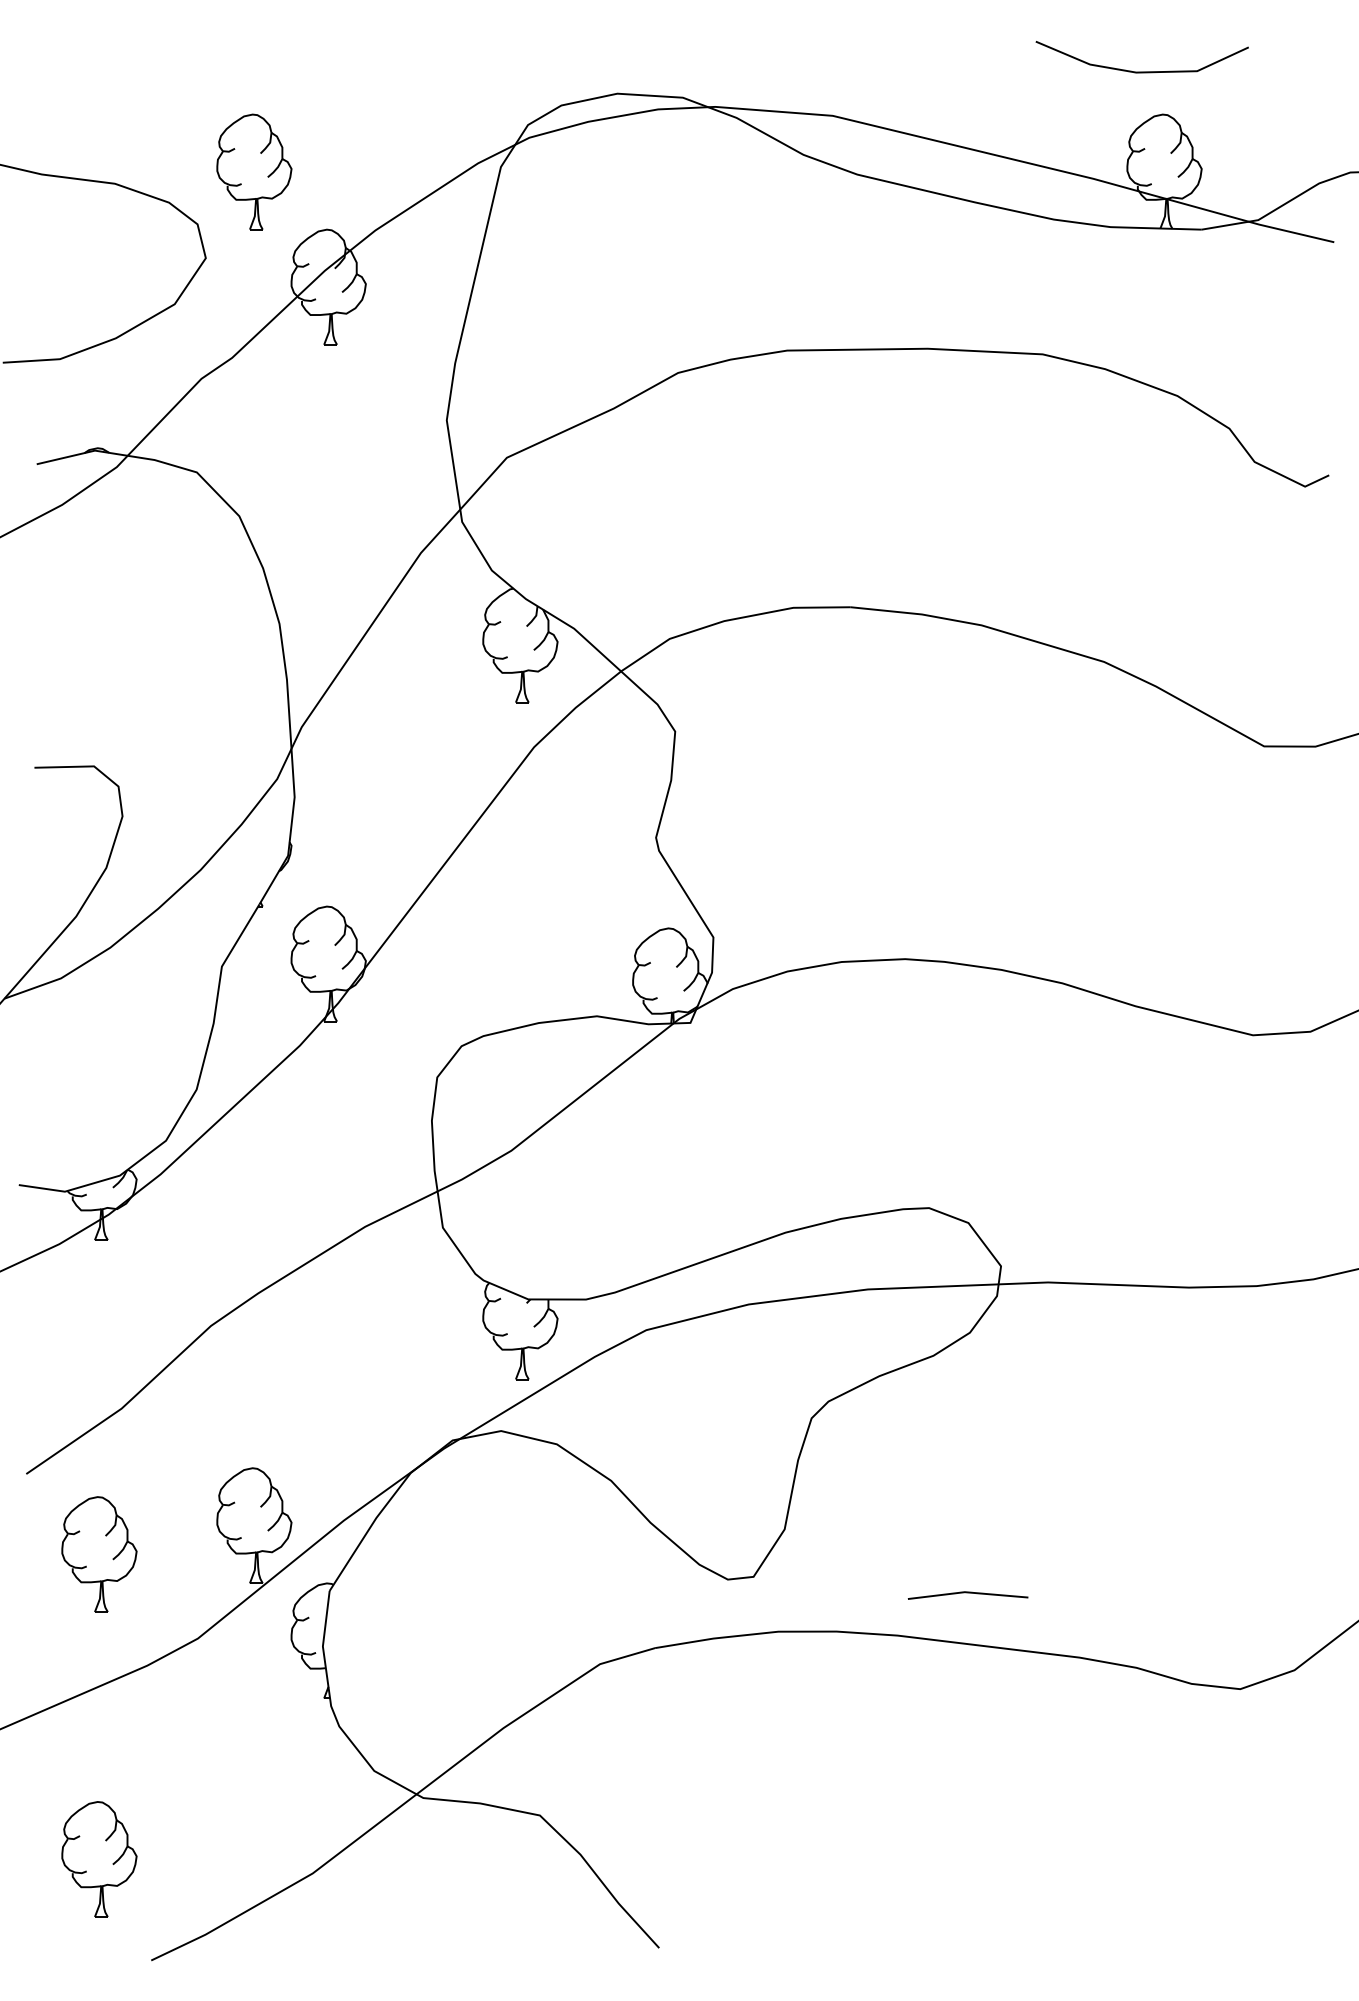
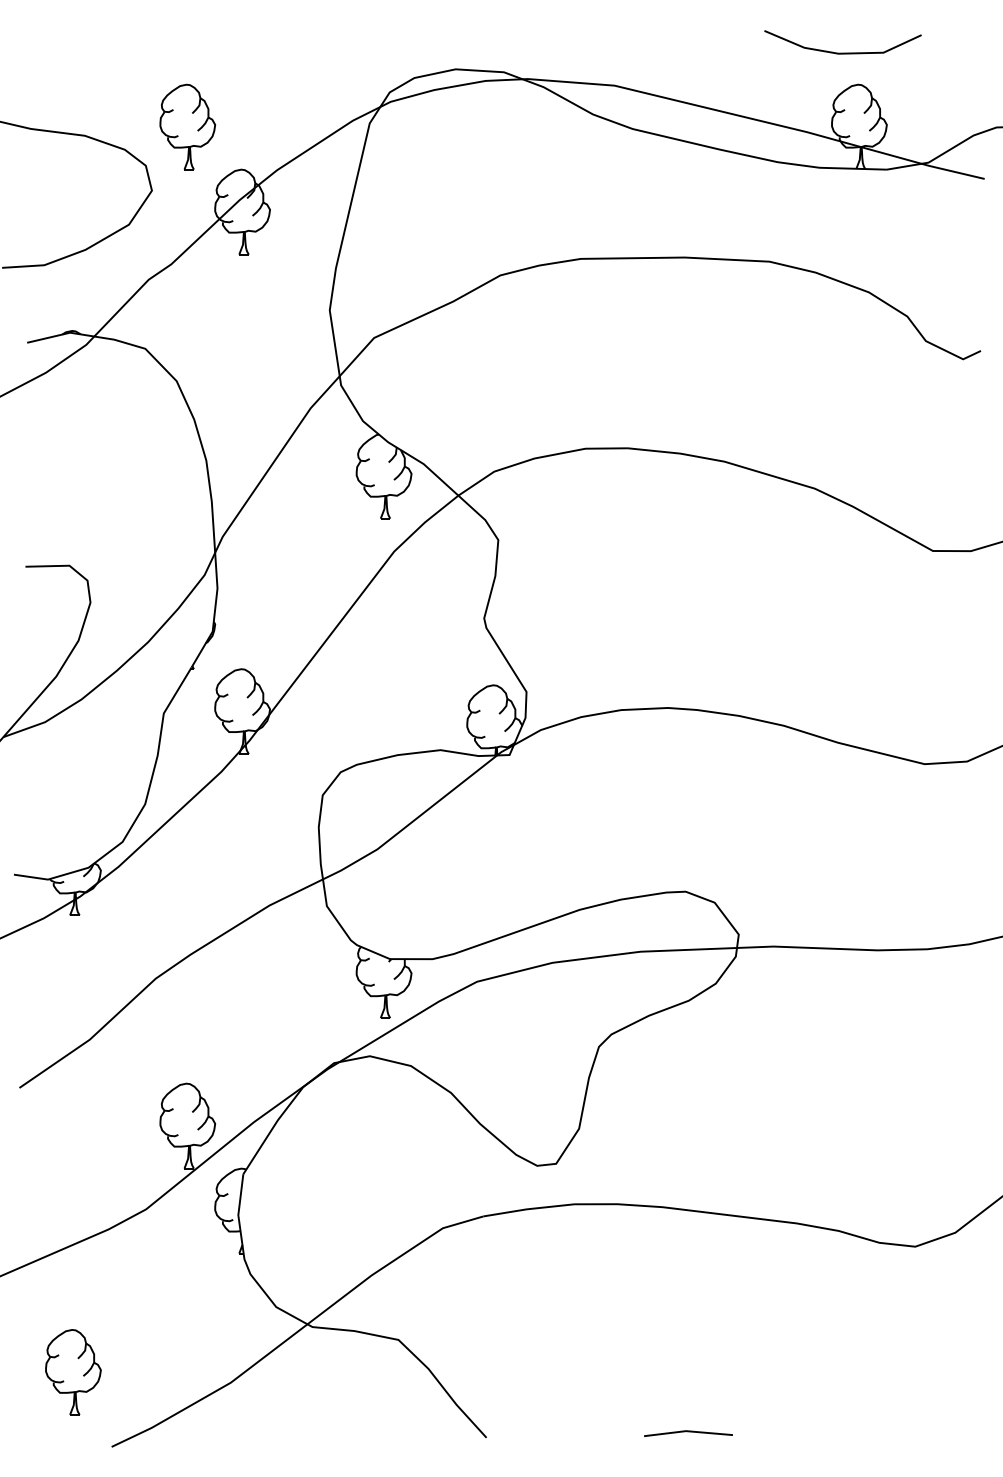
part: (99, 1554) -> (73, 1147), removed
line: (968, 1594) -> (688, 1432), moved

